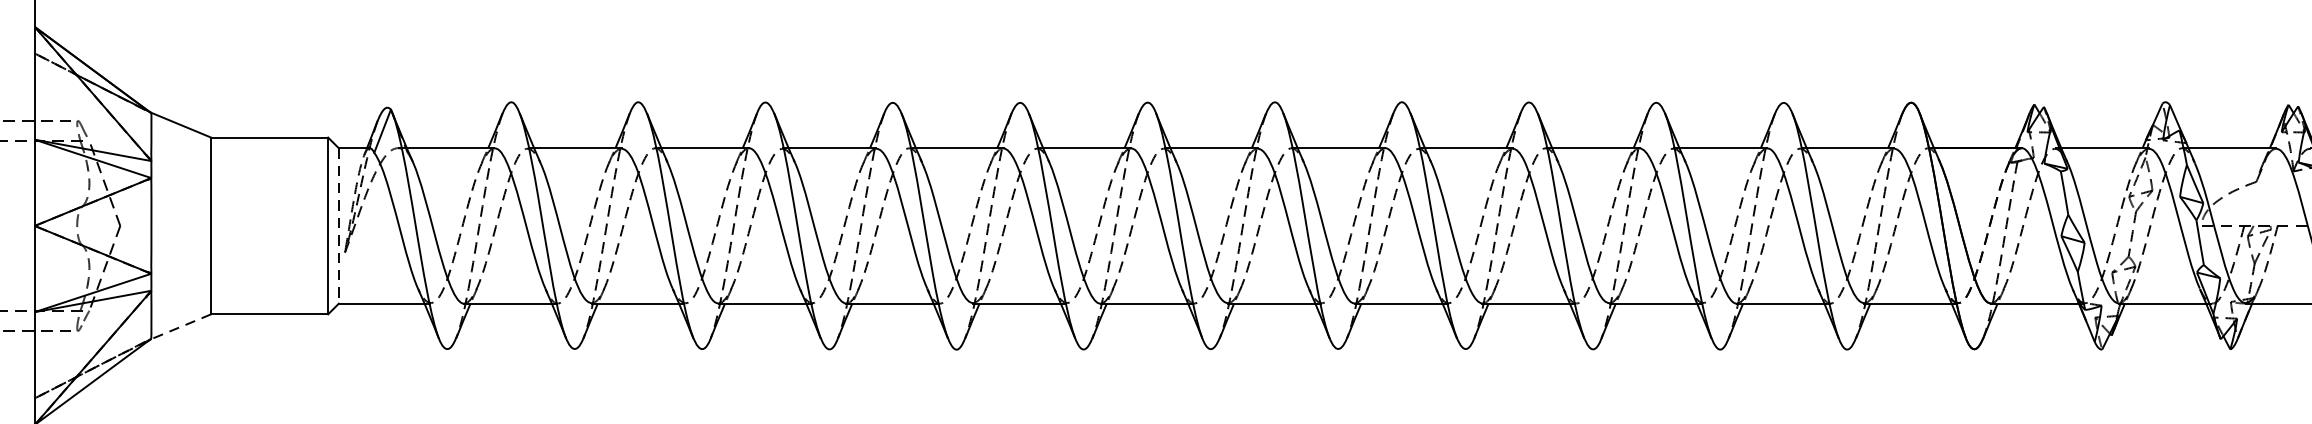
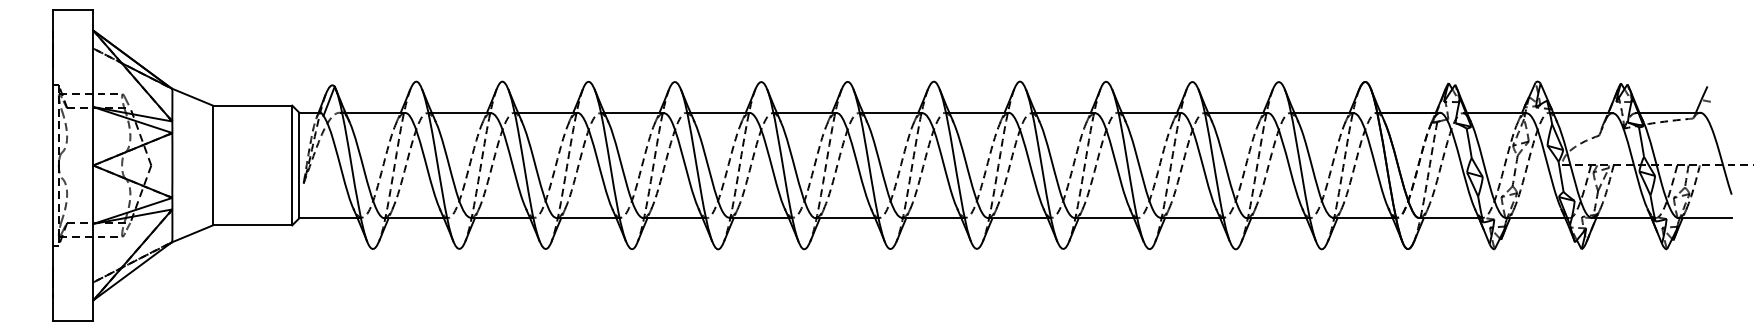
line: (338, 225) -> (299, 165), dashed -> solid
line: (181, 326) -> (192, 233), dashed -> solid

